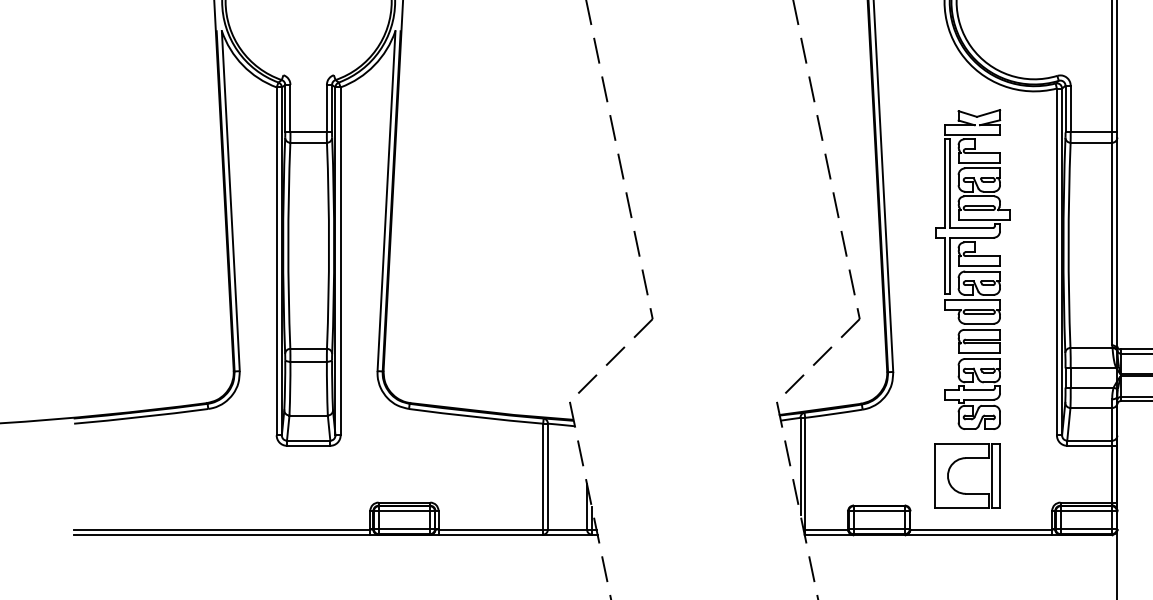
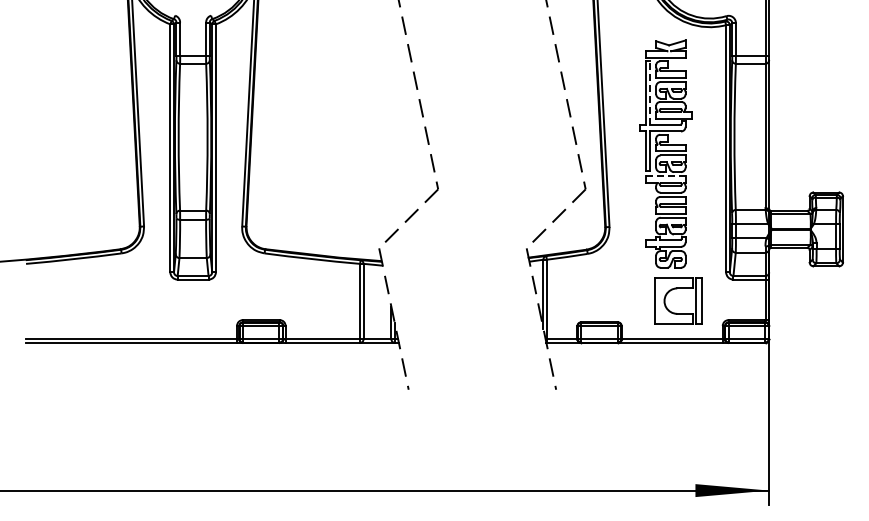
line: (950, 183) -> (650, 92), solid -> dashed
line: (973, 301) -> (666, 176), solid -> dashed
part: (964, 459) -> (676, 289), moved

